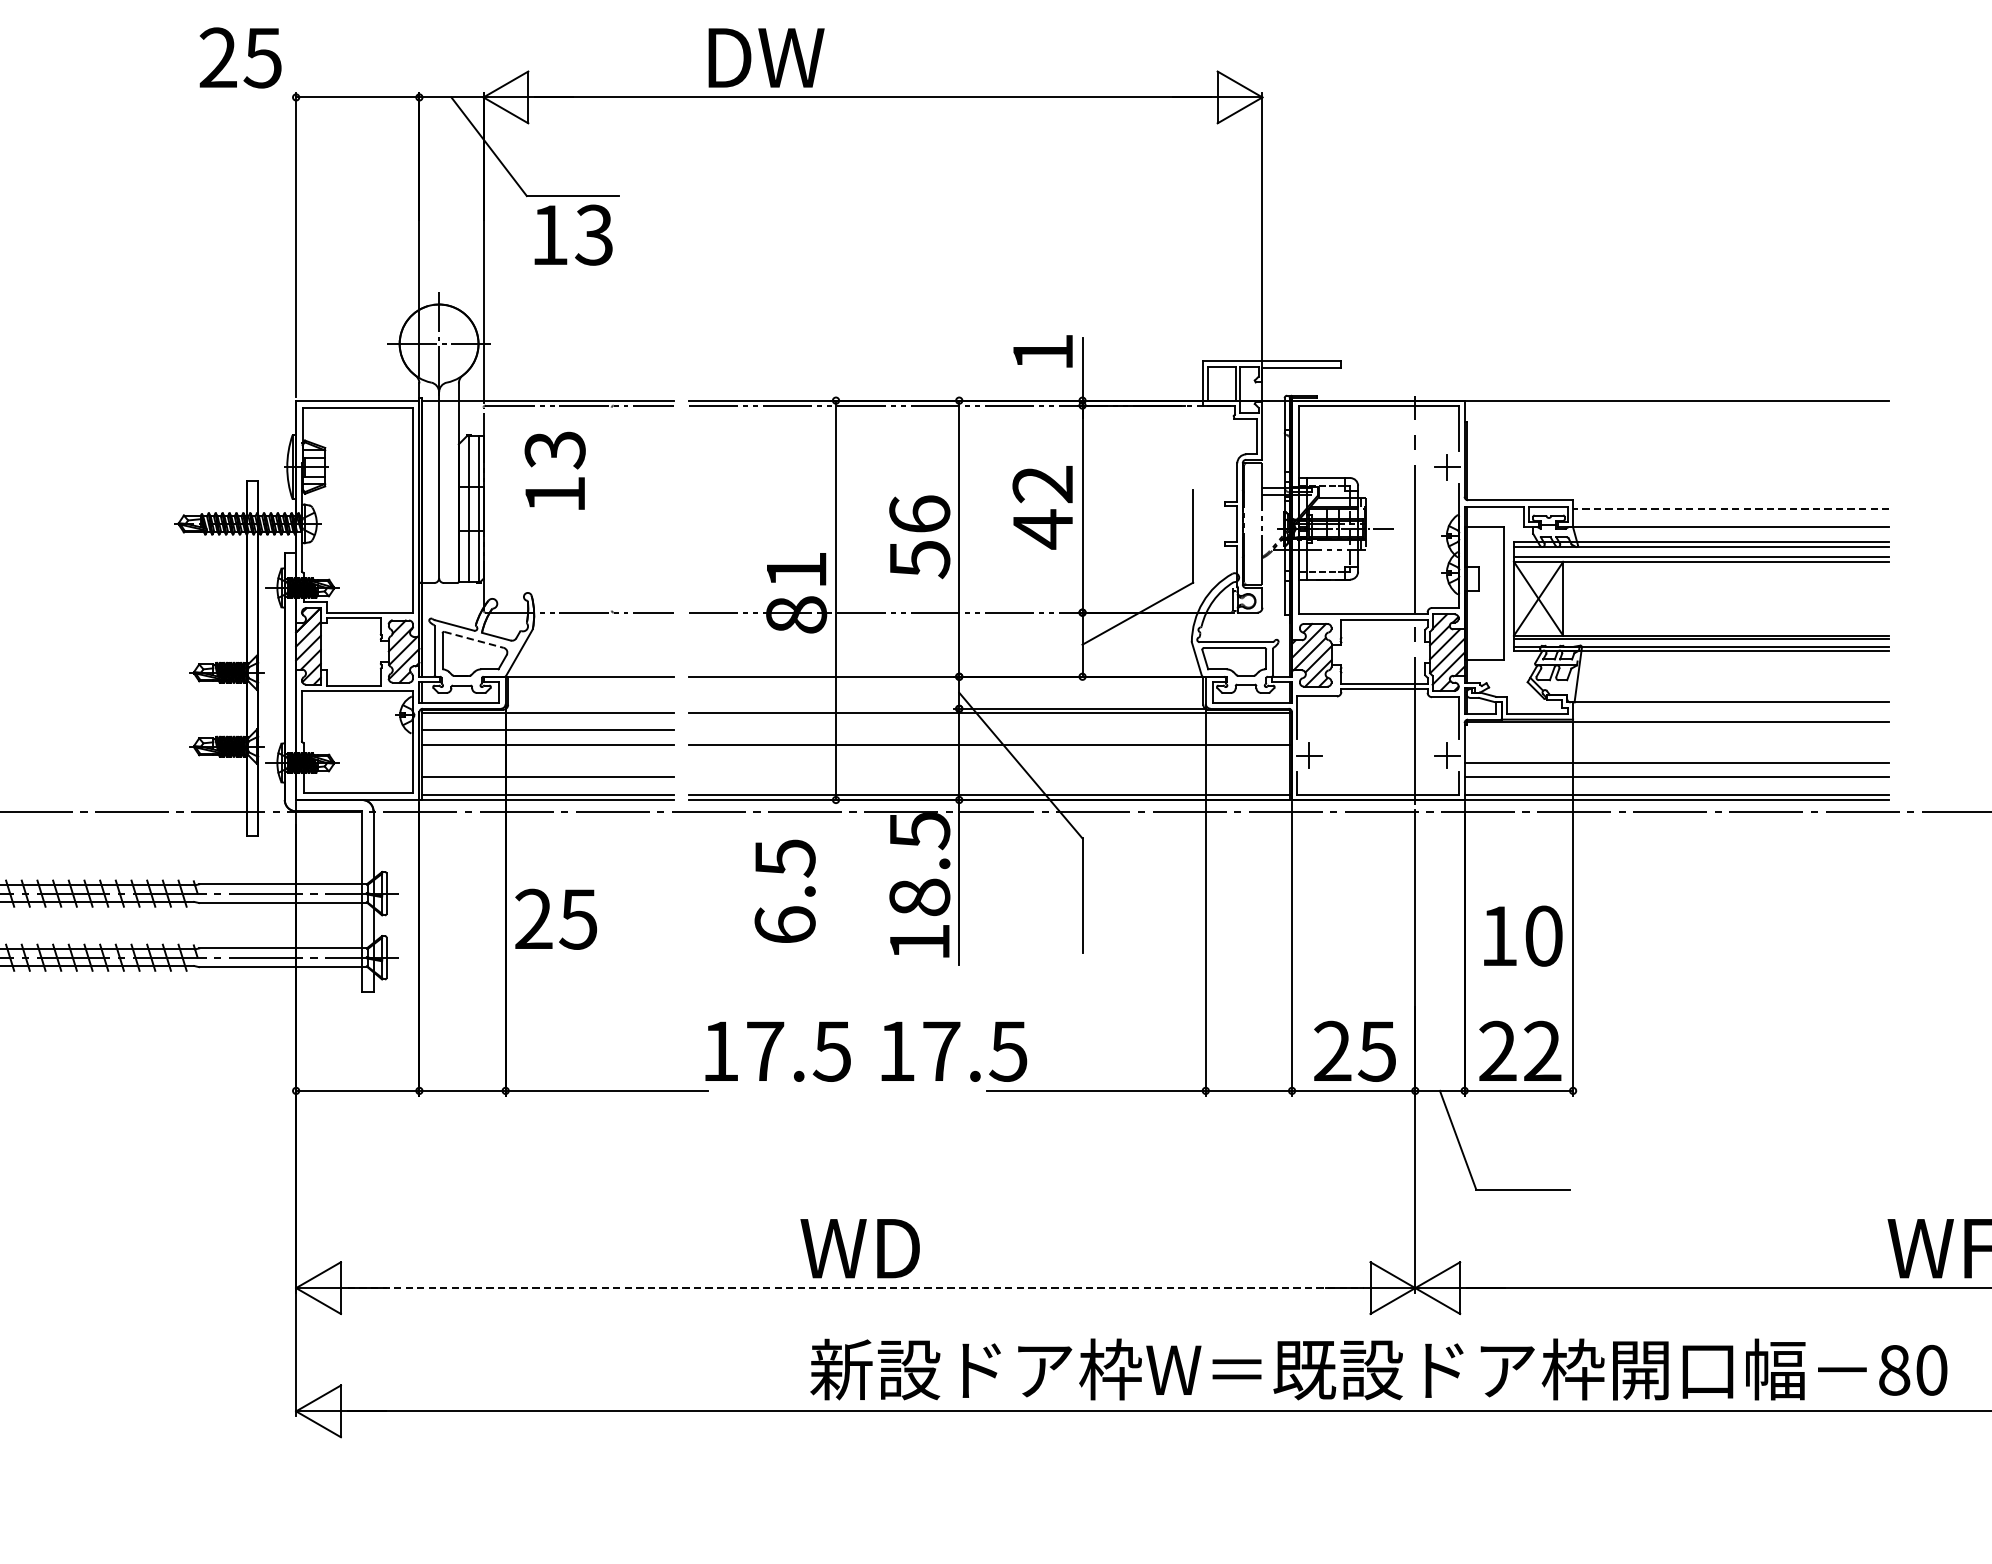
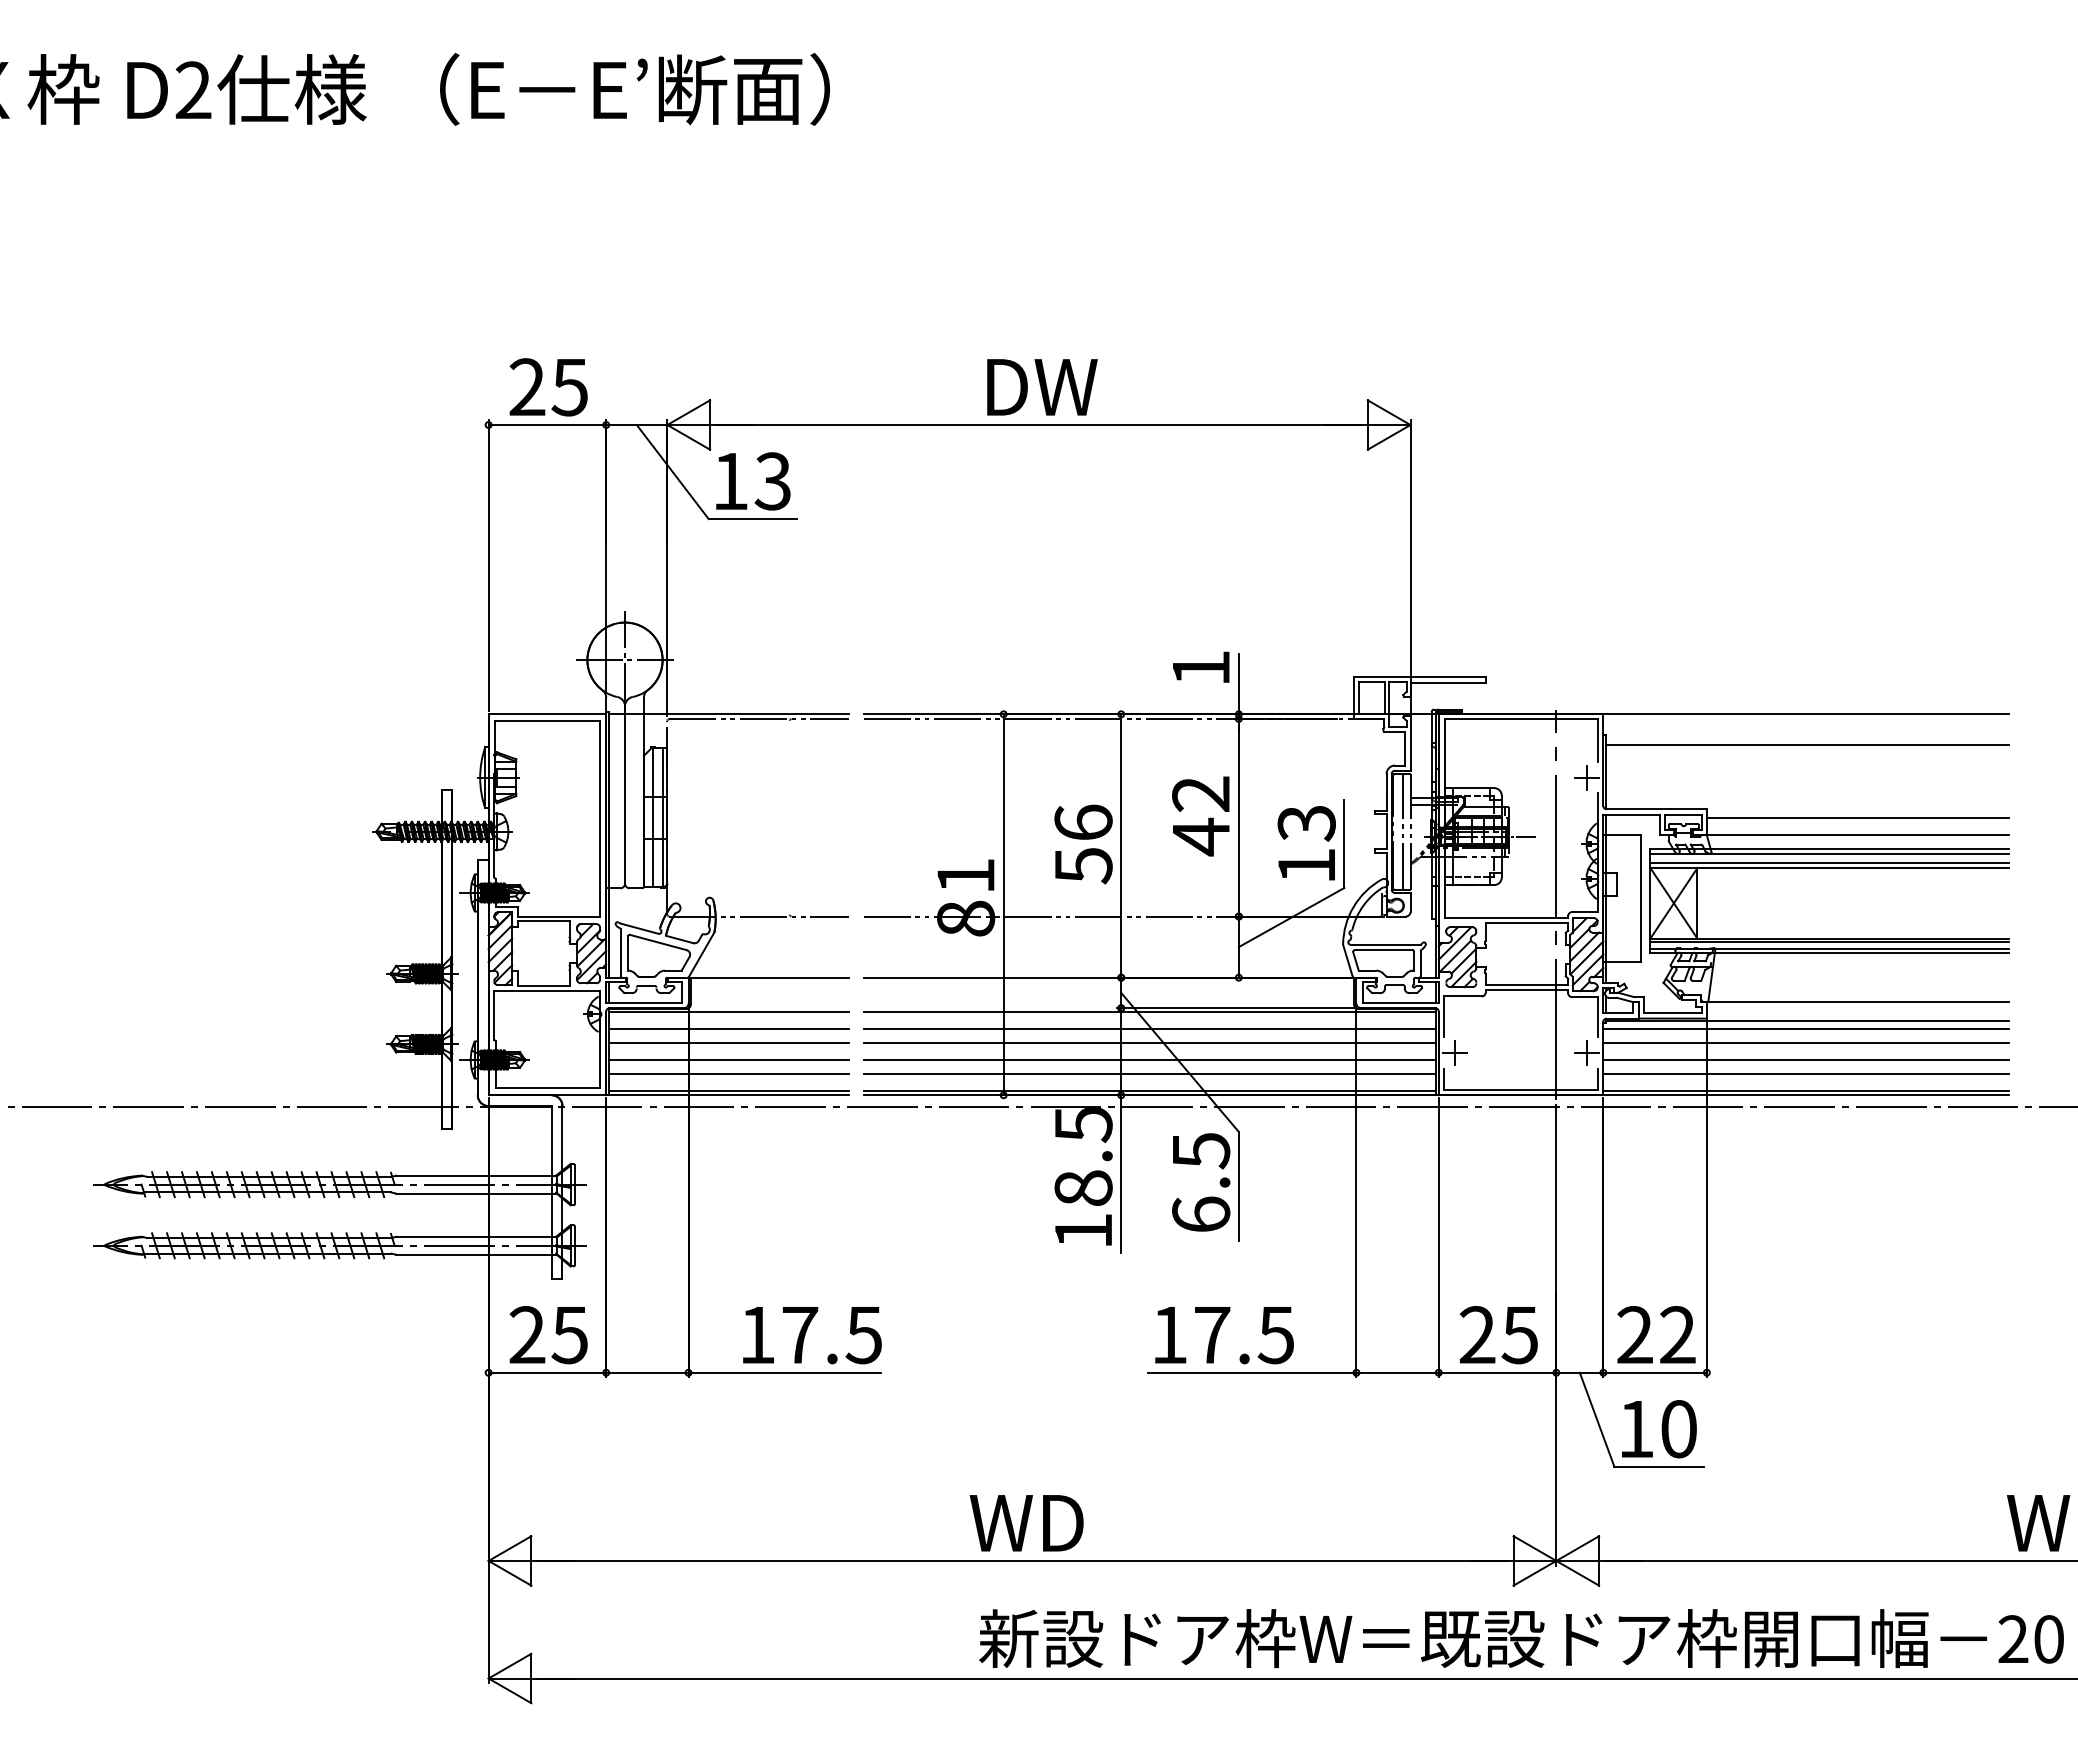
text: (240, 58) -> (548, 387), moved
text: (766, 58) -> (1042, 387), moved
text: (573, 235) -> (753, 481), moved
line: (1677, 432) -> (1806, 744), added
text: (554, 471) -> (1306, 843), moved
line: (1730, 508) -> (1857, 817), dashed -> solid
line: (1255, 523) -> (1403, 831), added
line: (474, 639) -> (658, 942), dashed -> solid
line: (988, 730) -> (1149, 1028), added
line: (1676, 730) -> (1805, 1028), added
line: (1676, 745) -> (1805, 1043), added
line: (547, 762) -> (728, 1059), added
line: (988, 762) -> (1149, 1059), added
line: (988, 777) -> (1149, 1073), added
text: (785, 891) -> (1201, 1182), moved
text: (555, 919) -> (548, 1335), moved
text: (1523, 936) -> (1659, 1429), moved
text: (778, 1051) -> (812, 1335), moved
text: (954, 1051) -> (1224, 1335), moved
line: (855, 1287) -> (1022, 1560), dashed -> solid
text: (1894, 1370) -> (2013, 1639), 80 -> 20

